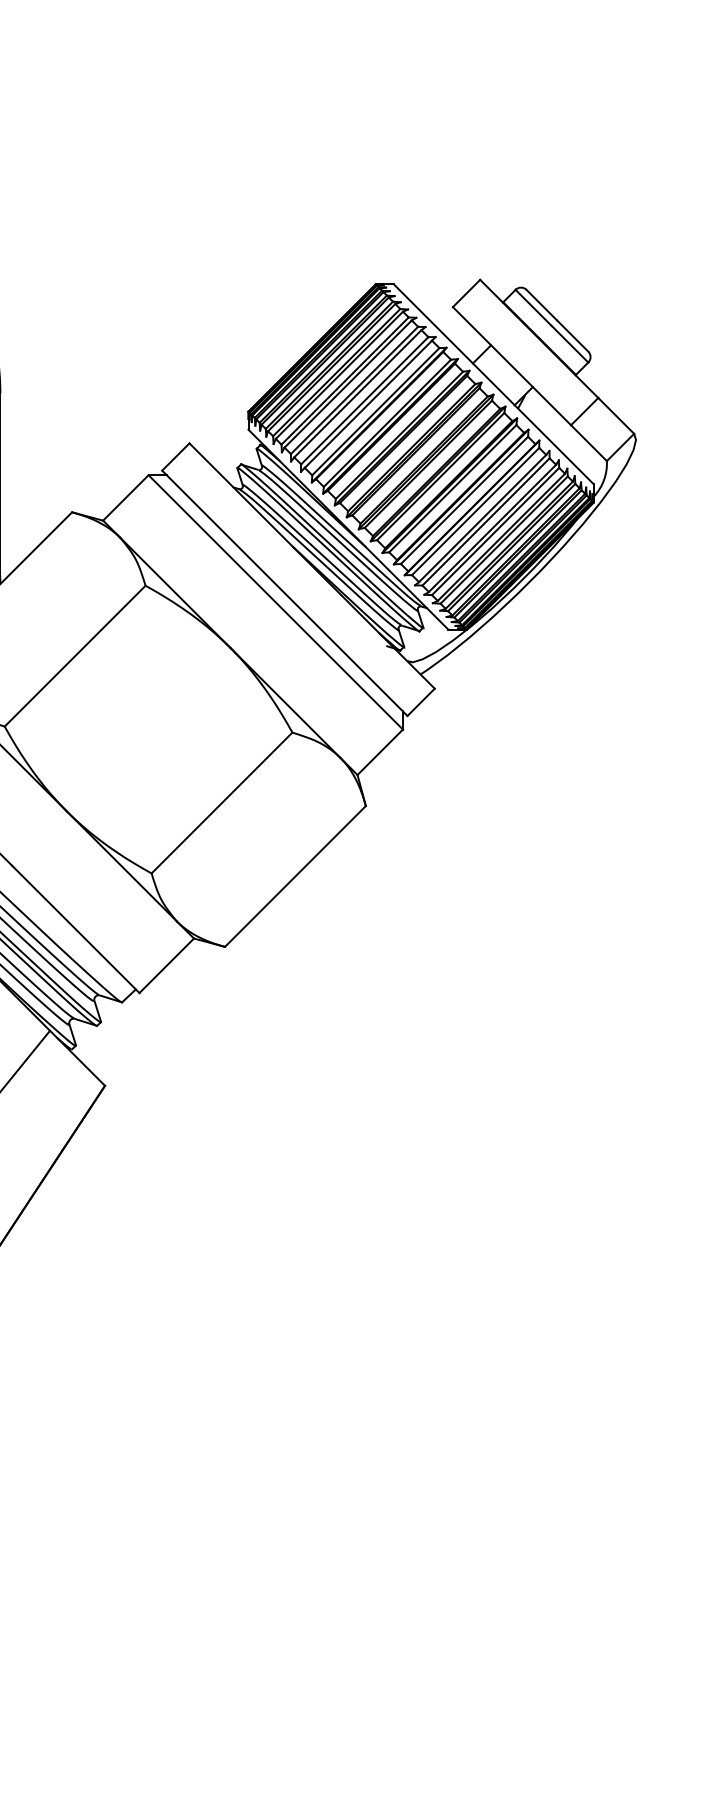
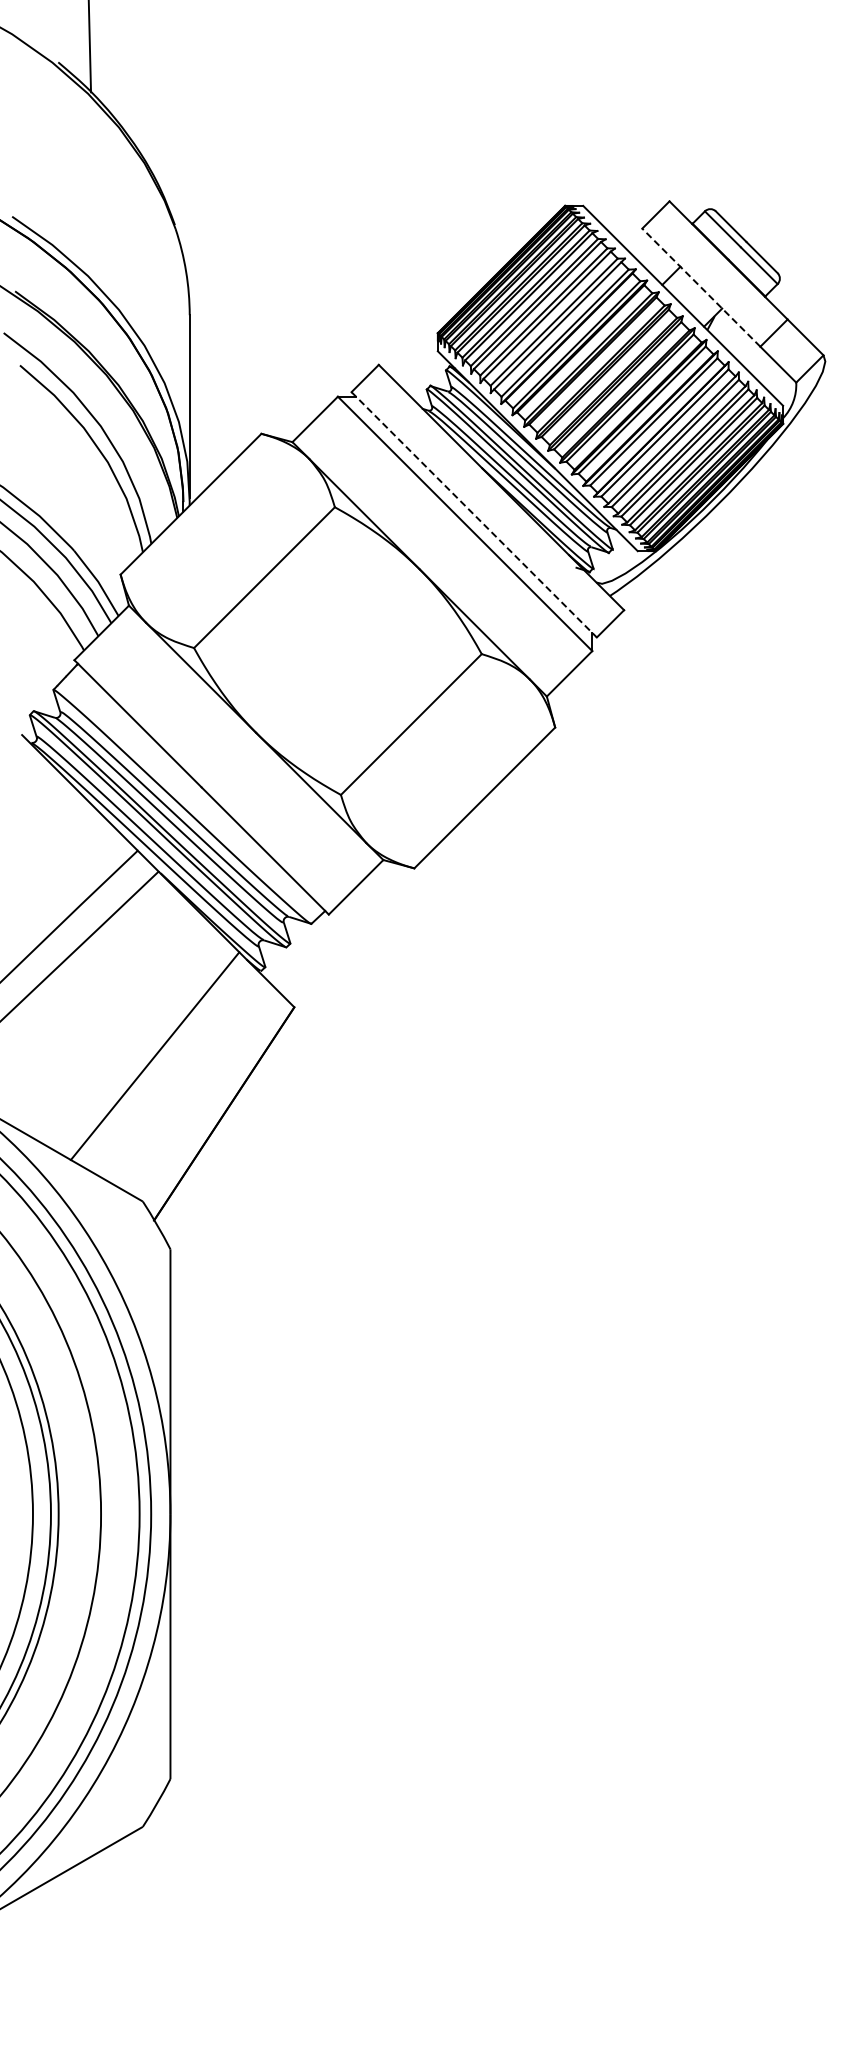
line: (512, 365) -> (701, 287), solid -> dashed
line: (285, 593) -> (474, 515), solid -> dashed

